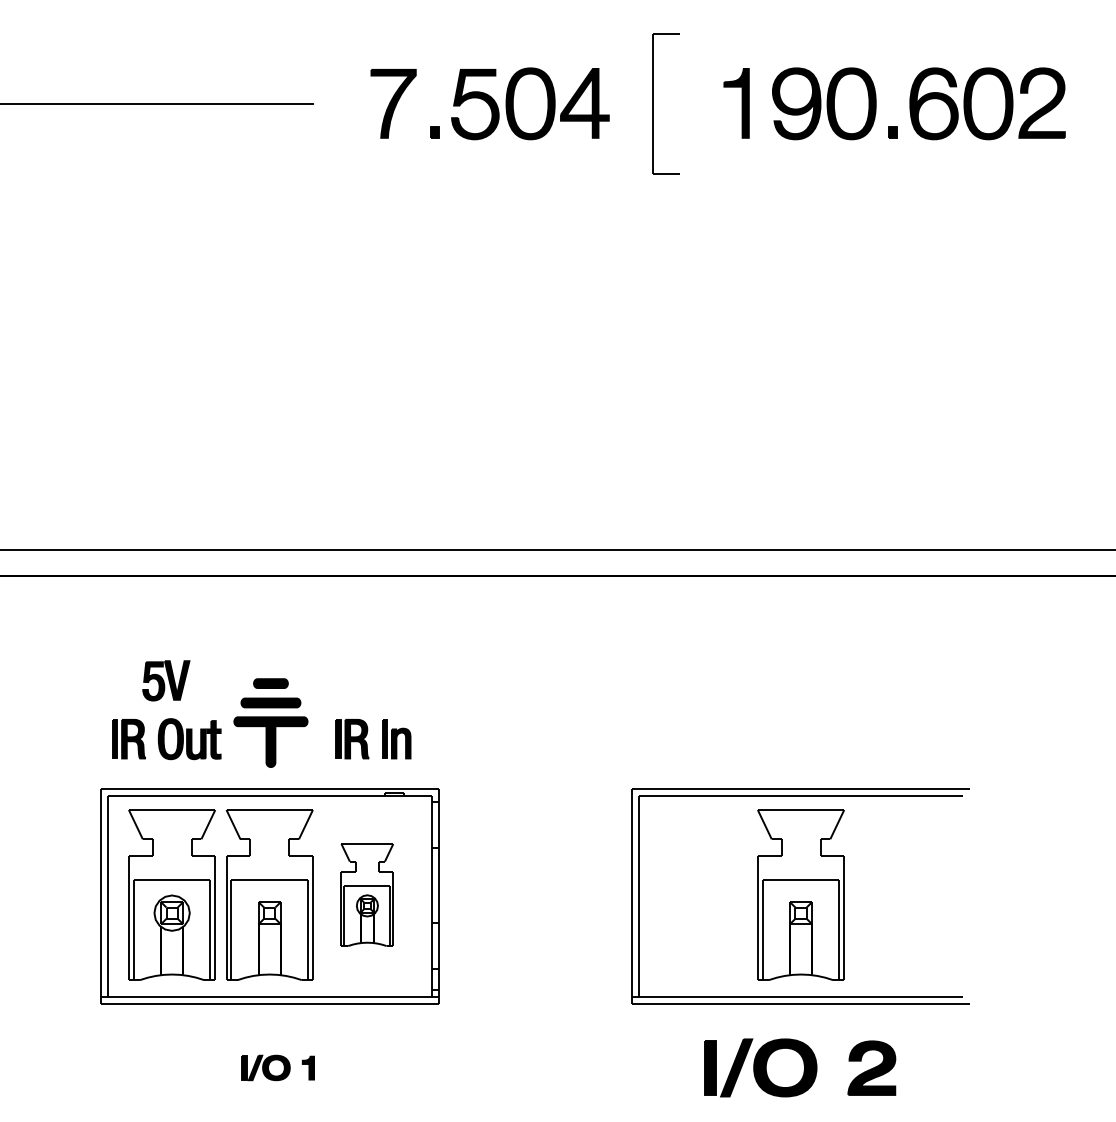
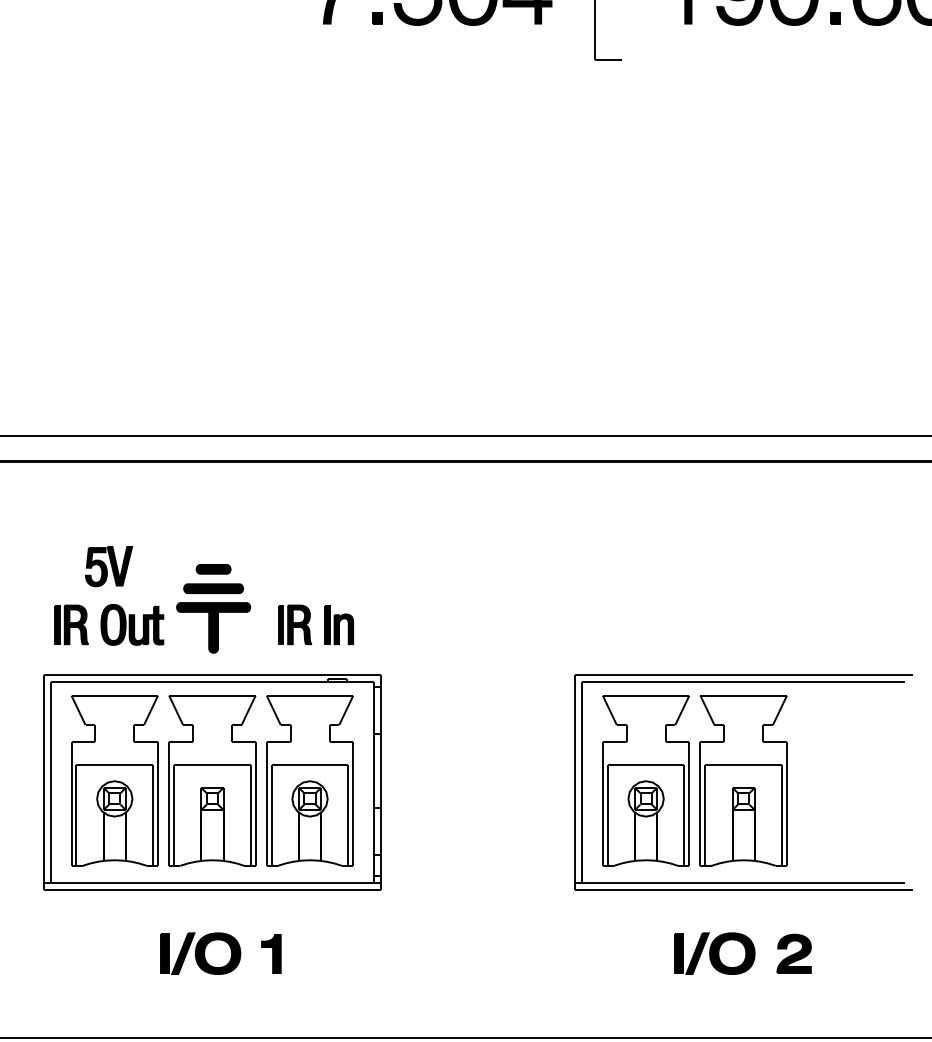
part: (367, 894) -> (310, 780), size x1.67
part: (703, 894) -> (646, 780), added
part: (277, 1067) -> (220, 953), size x1.67
part: (800, 1067) -> (743, 953), size x0.71

